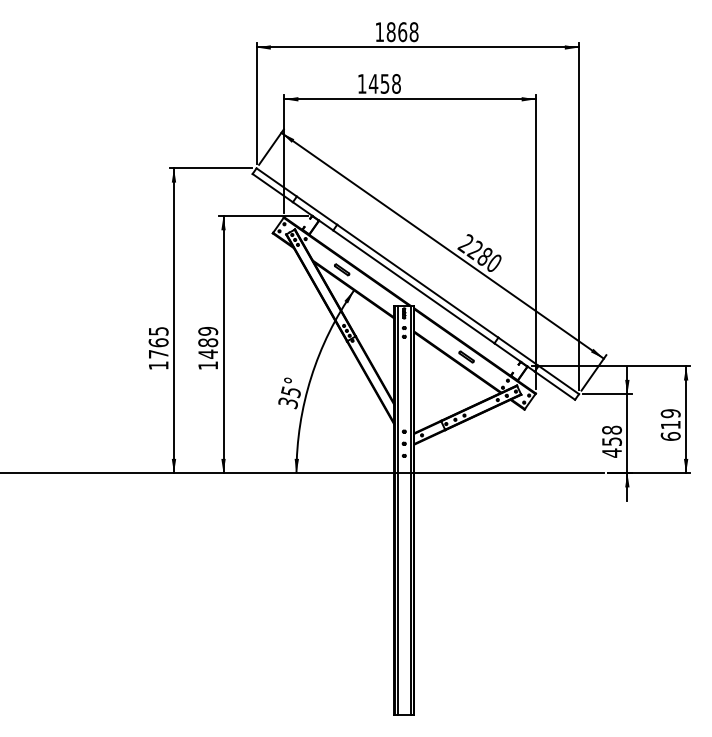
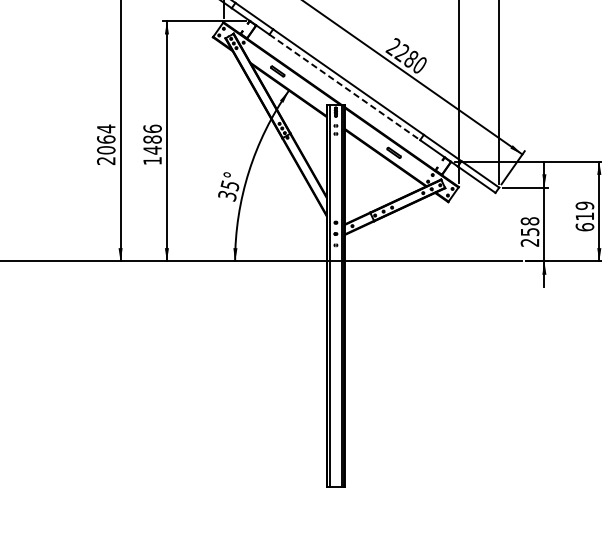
line: (414, 287) -> (345, 87), solid -> dashed
text: (208, 330) -> (152, 128), 1489 -> 1486
text: (158, 347) -> (106, 144), 1765 -> 2064
text: (611, 452) -> (529, 242), 458 -> 258

